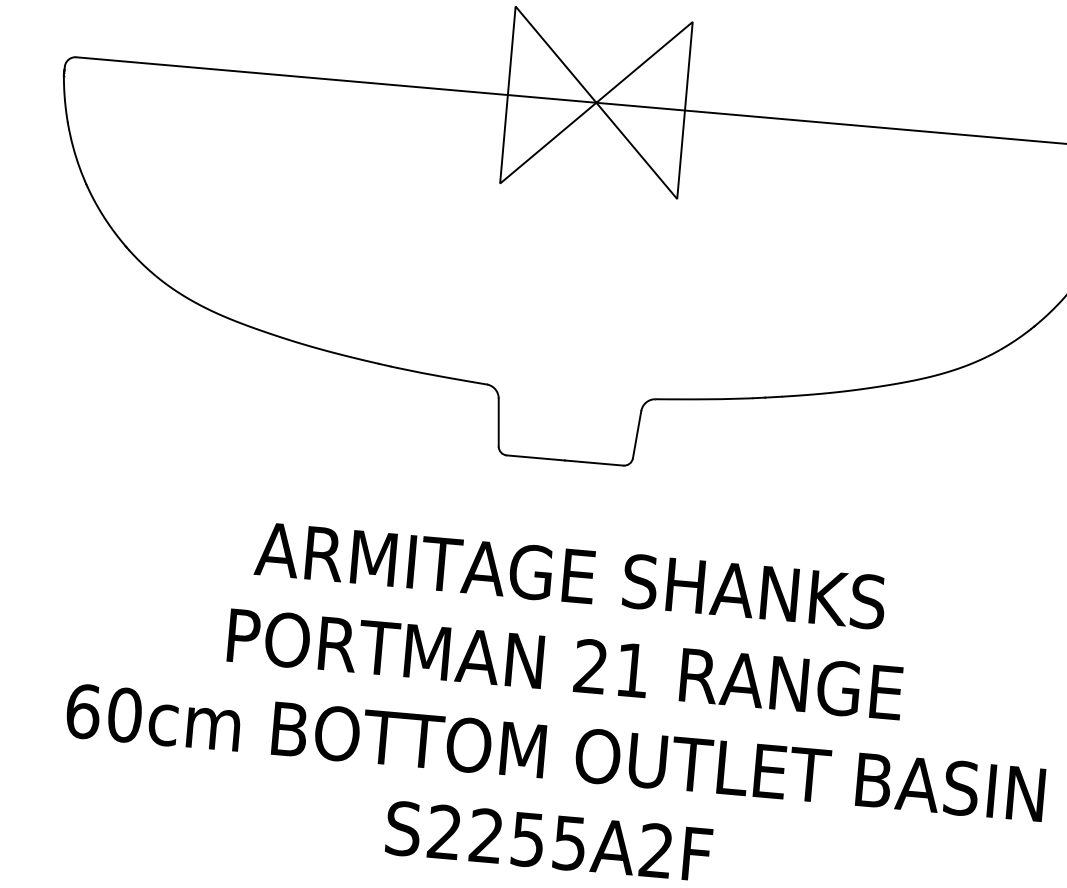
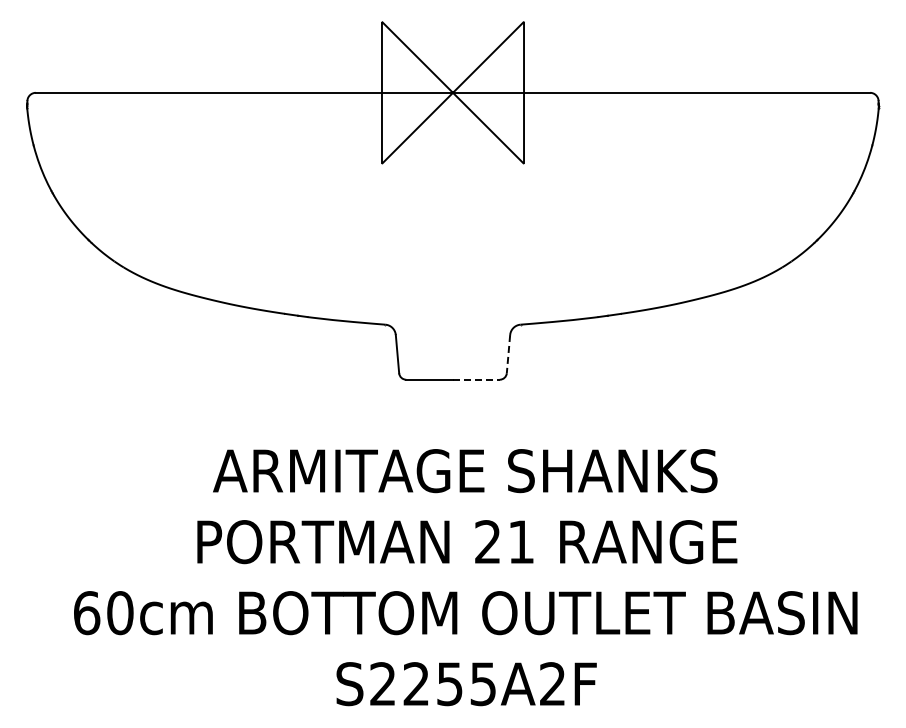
line: (637, 435) -> (508, 354), solid -> dashed
line: (594, 462) -> (476, 379), solid -> dashed

